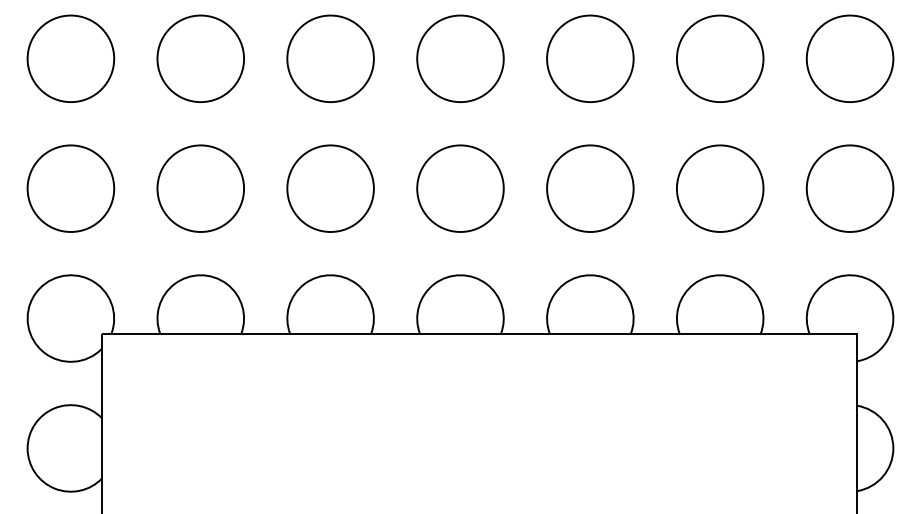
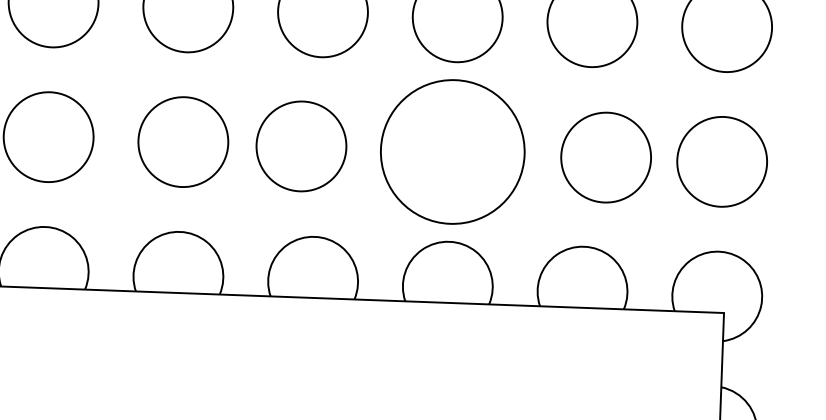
circle: (460, 188) -> (301, 146), moved
circle: (590, 188) -> (452, 151), size x1.6
circle: (720, 188) -> (606, 157), moved

